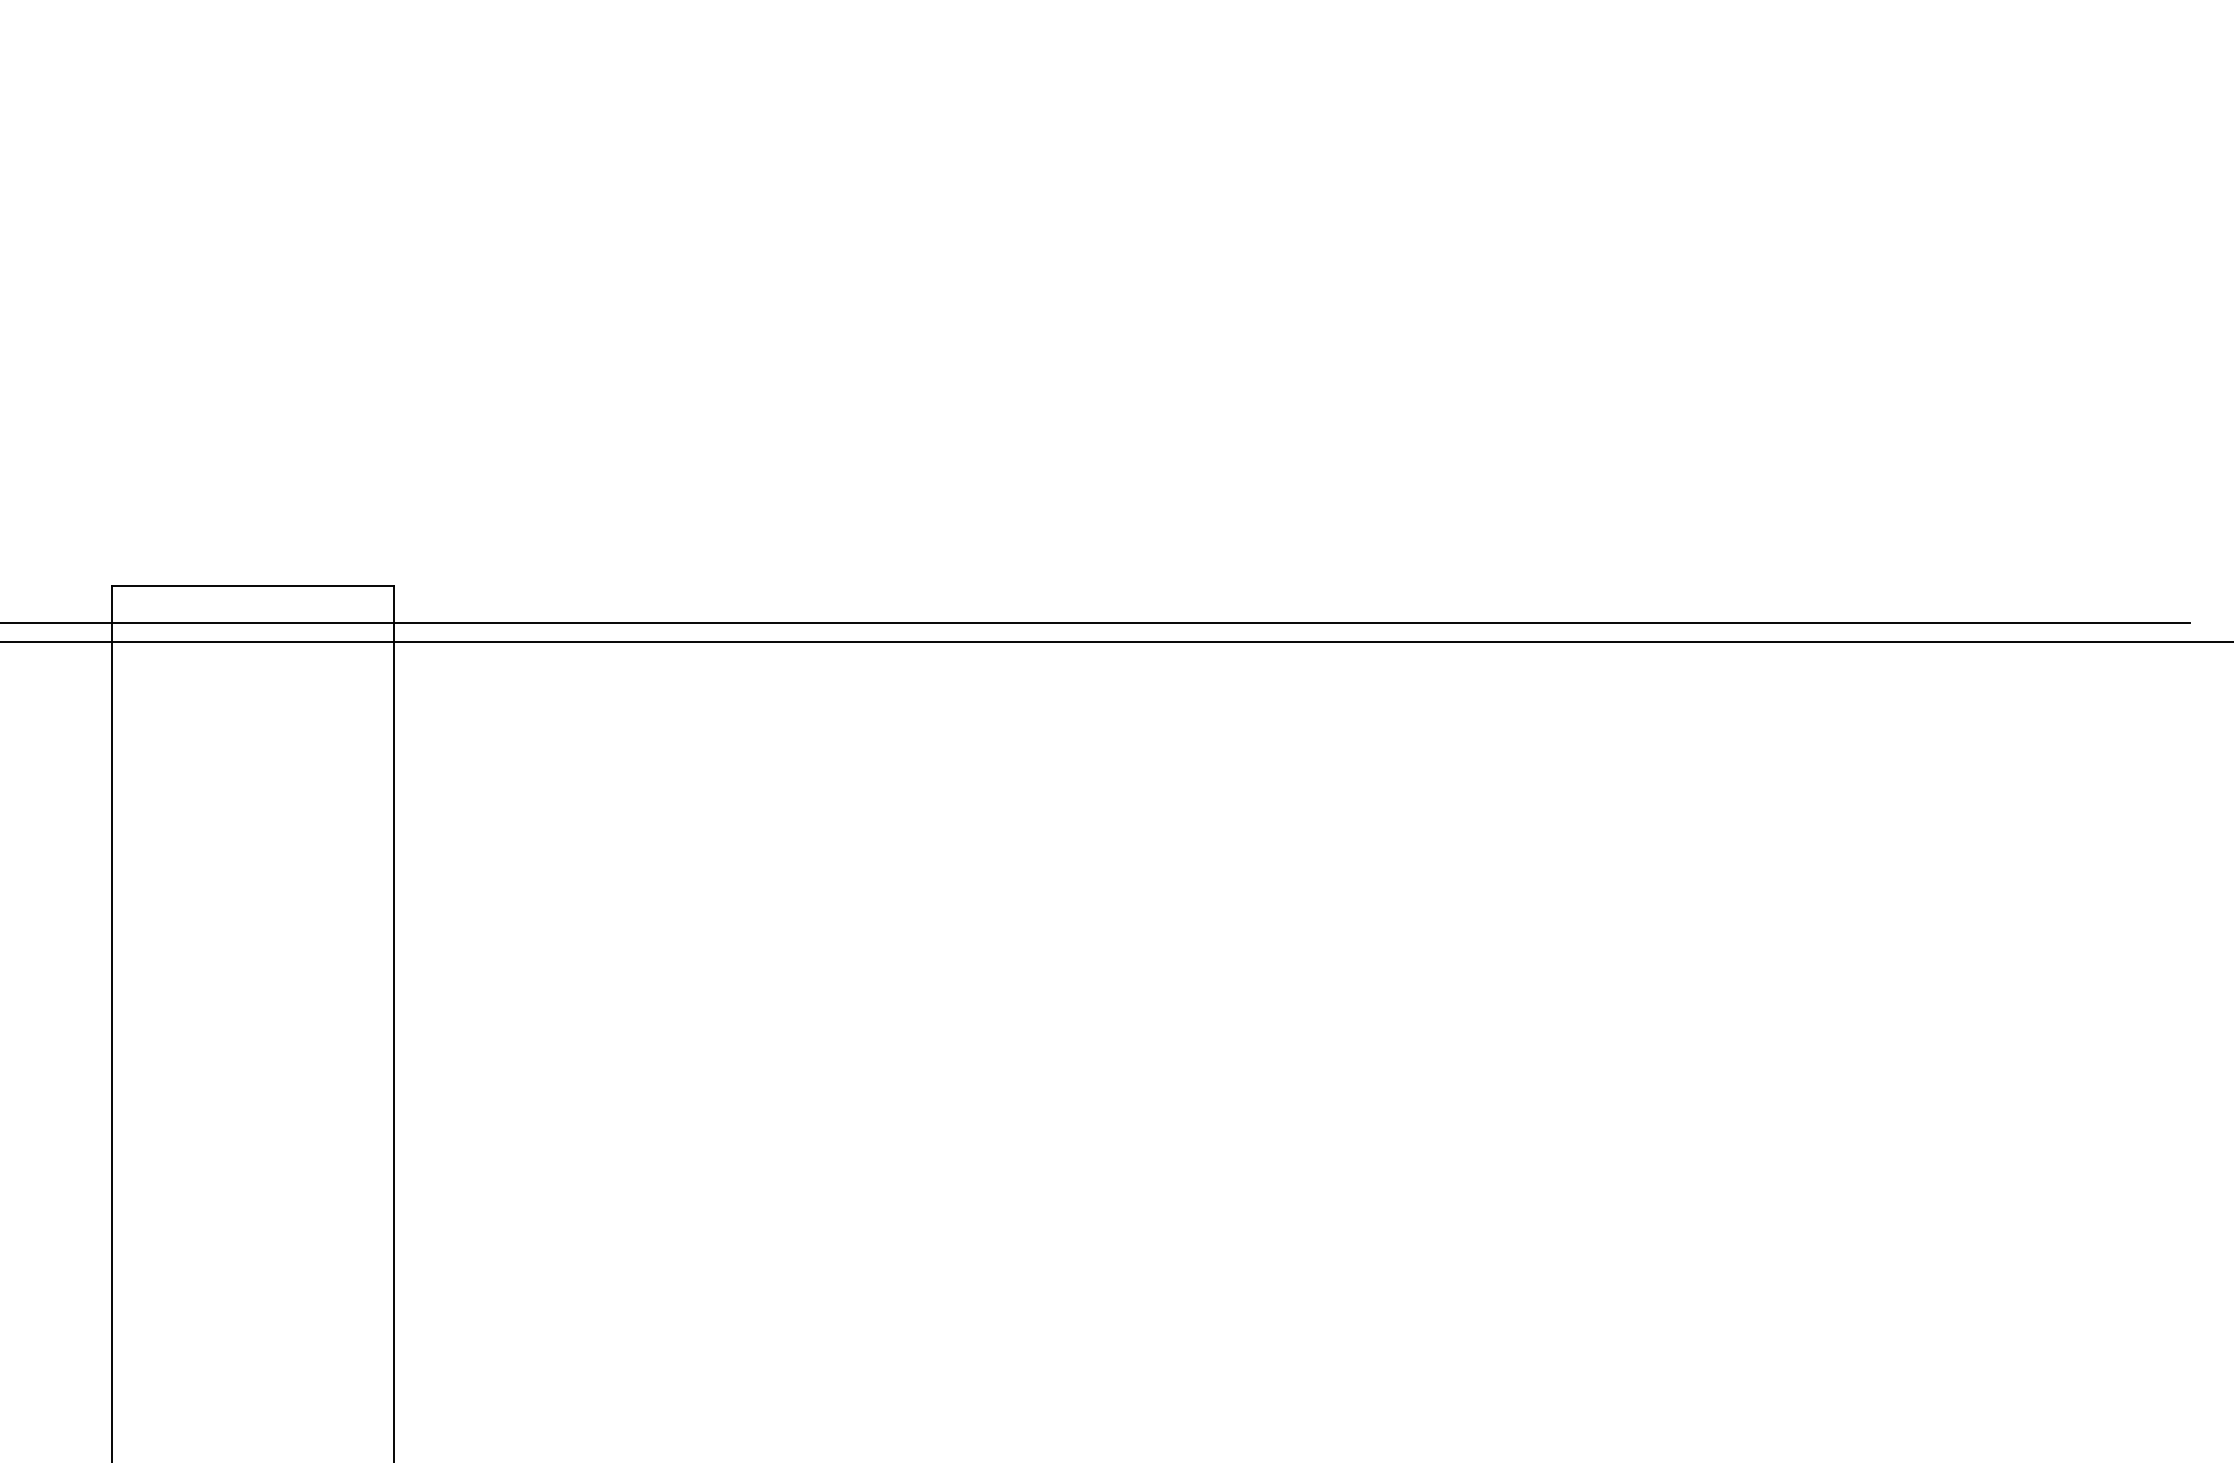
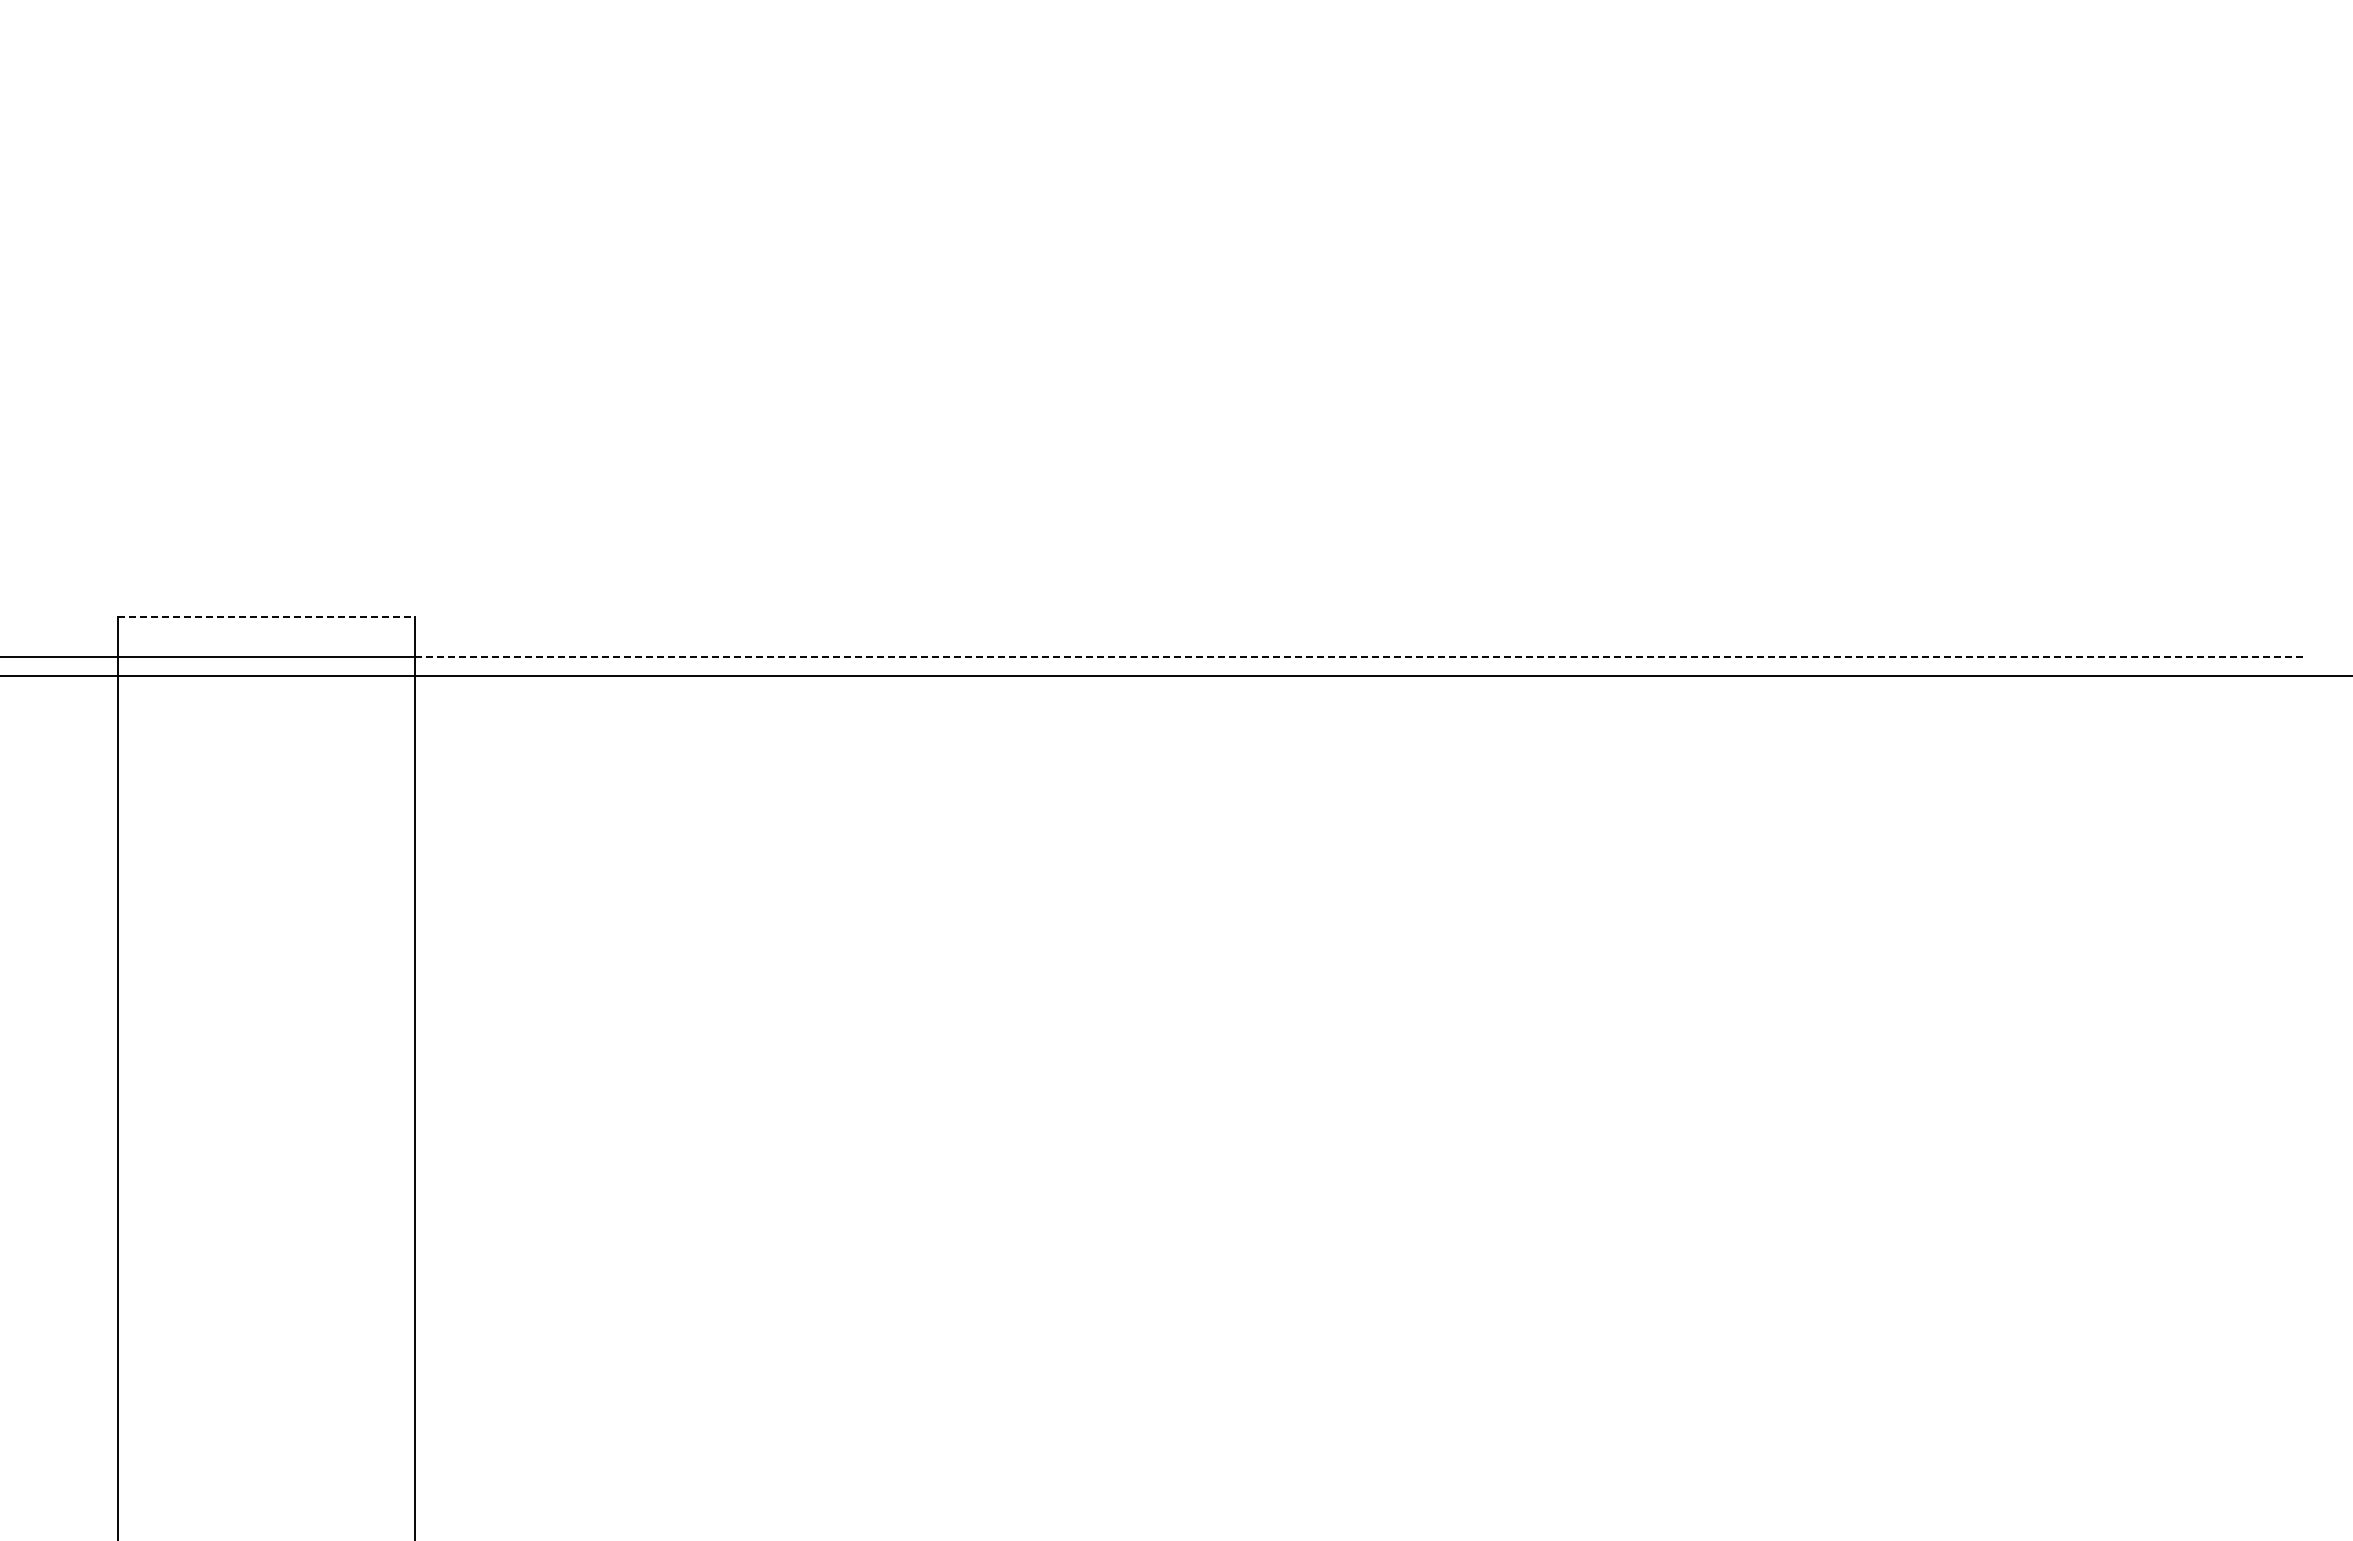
line: (252, 585) -> (266, 616), solid -> dashed
line: (1291, 623) -> (1360, 656), solid -> dashed

